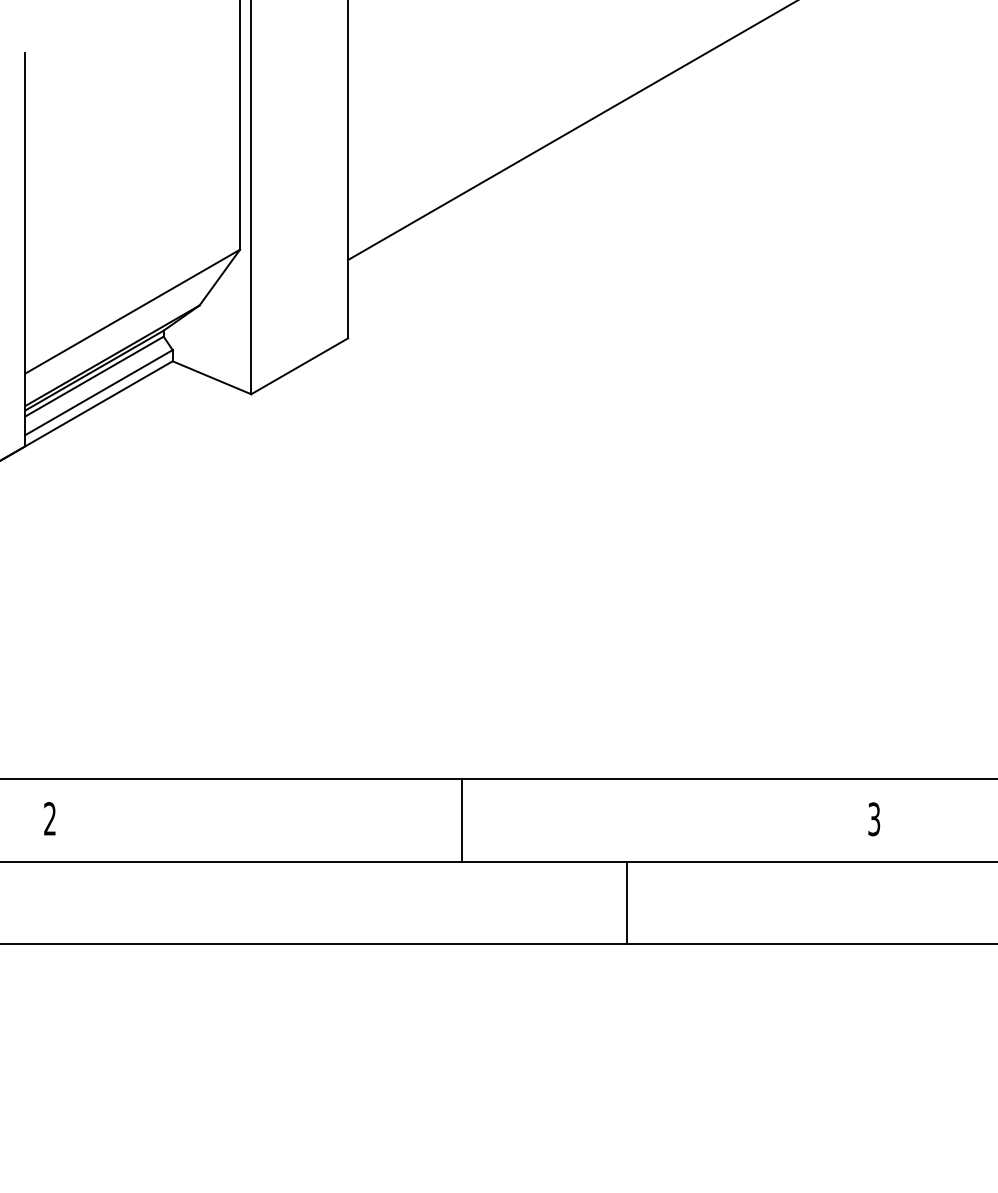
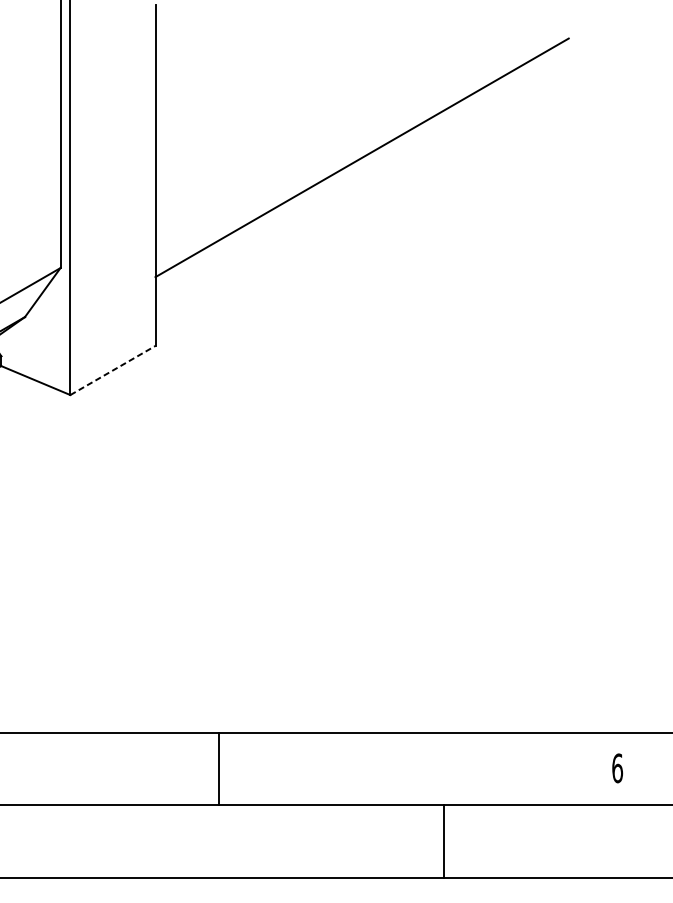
line: (299, 366) -> (112, 370), solid -> dashed
text: (874, 819) -> (617, 768), 3 -> 6
line: (462, 820) -> (219, 769), moved
line: (626, 902) -> (443, 841), moved

